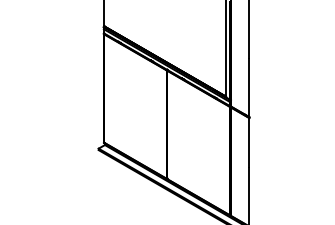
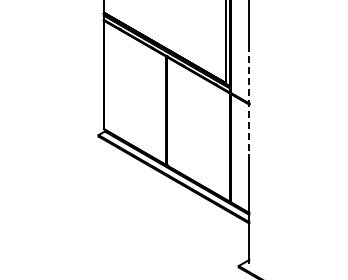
line: (249, 113) -> (249, 99), solid -> dashed

